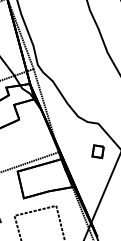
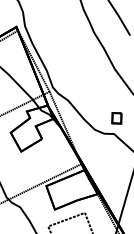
part: (97, 151) -> (116, 118), moved

